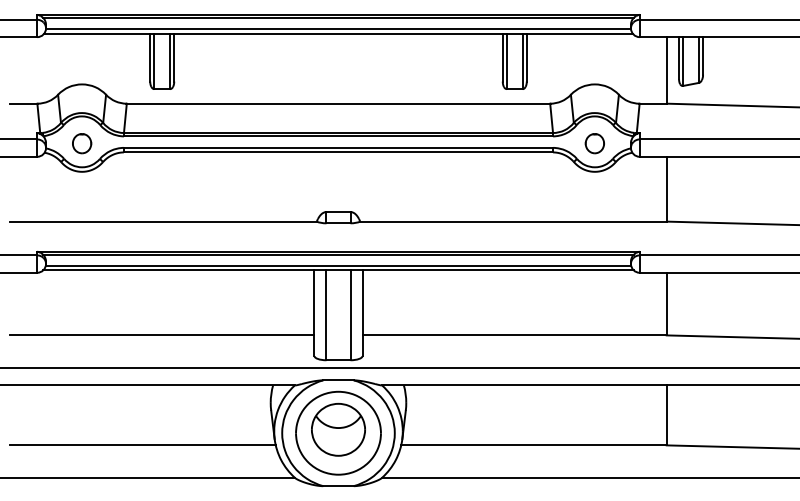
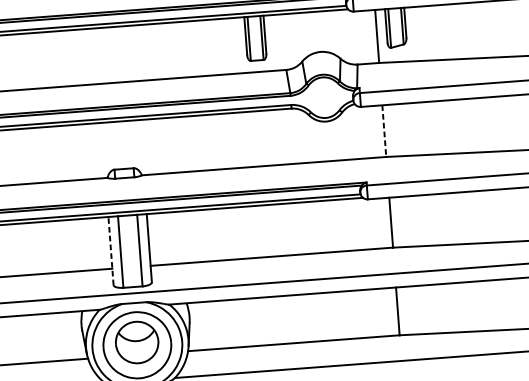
part: (594, 143) -> (324, 99), removed
line: (666, 189) -> (384, 131), solid -> dashed
line: (314, 313) -> (111, 251), solid -> dashed

